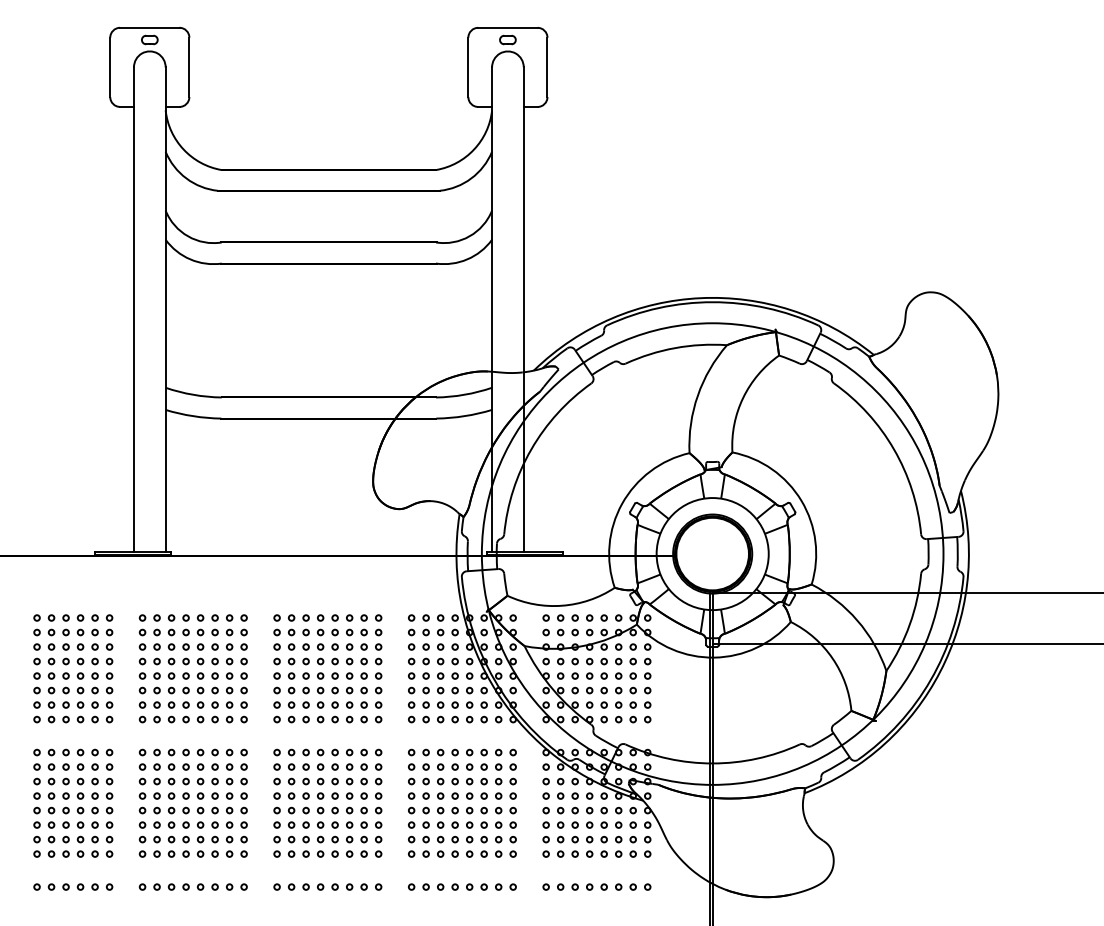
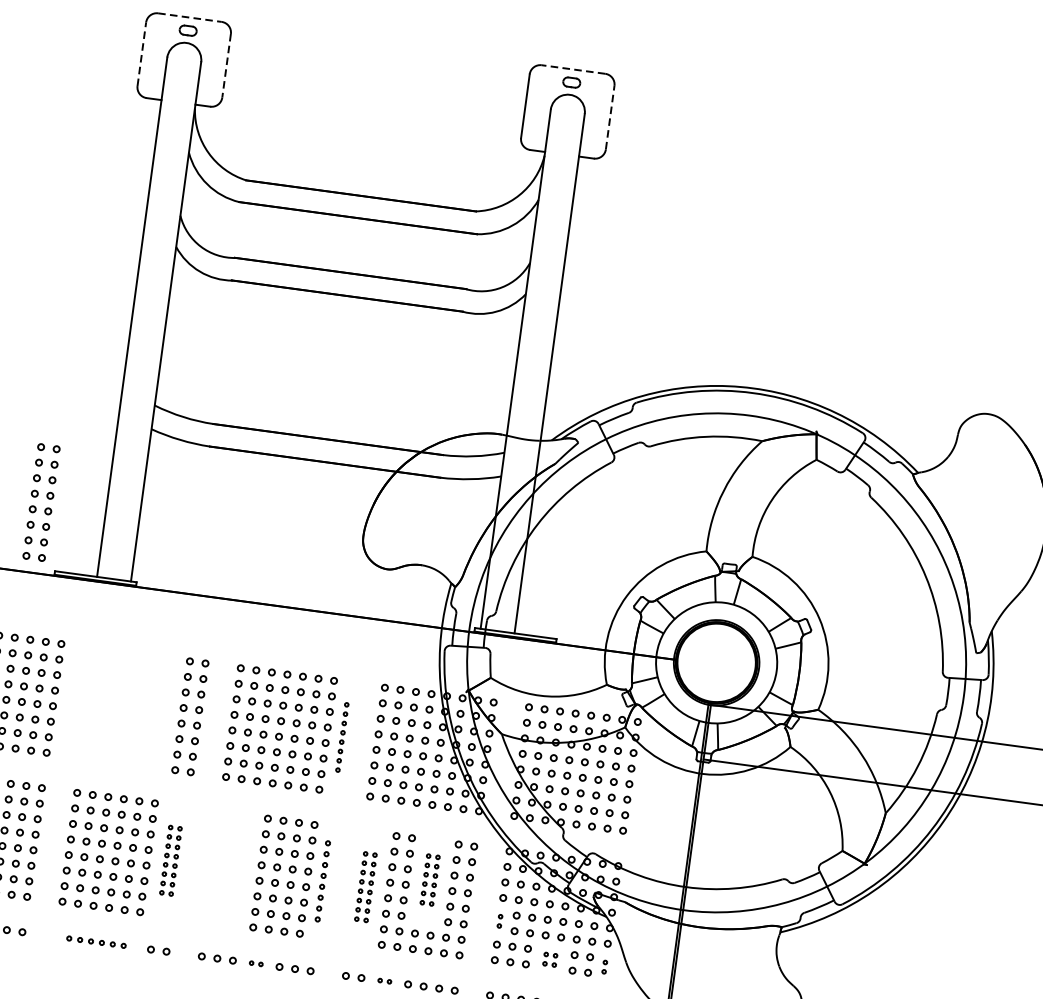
line: (149, 27) -> (189, 17), solid -> dashed
line: (507, 27) -> (573, 69), solid -> dashed
line: (110, 67) -> (142, 54), solid -> dashed
line: (189, 67) -> (226, 65), solid -> dashed
line: (547, 67) -> (610, 117), solid -> dashed
part: (69, 485) -> (37, 496), added
part: (174, 663) -> (124, 702), removed
part: (378, 668) -> (342, 737), size x0.6
part: (476, 788) -> (429, 879), size x0.6
part: (236, 802) -> (170, 860), size x0.6
part: (291, 802) -> (229, 867), removed
part: (378, 802) -> (322, 880), size x0.7
part: (418, 802) -> (365, 886), size x0.6
part: (545, 817) -> (499, 920), size x0.6
part: (596, 846) -> (549, 959), size x0.6
part: (647, 846) -> (604, 966), size x0.6
part: (178, 886) -> (96, 941), size x0.7
part: (327, 886) -> (255, 963), size x0.6
part: (447, 886) -> (384, 980), size x0.6

